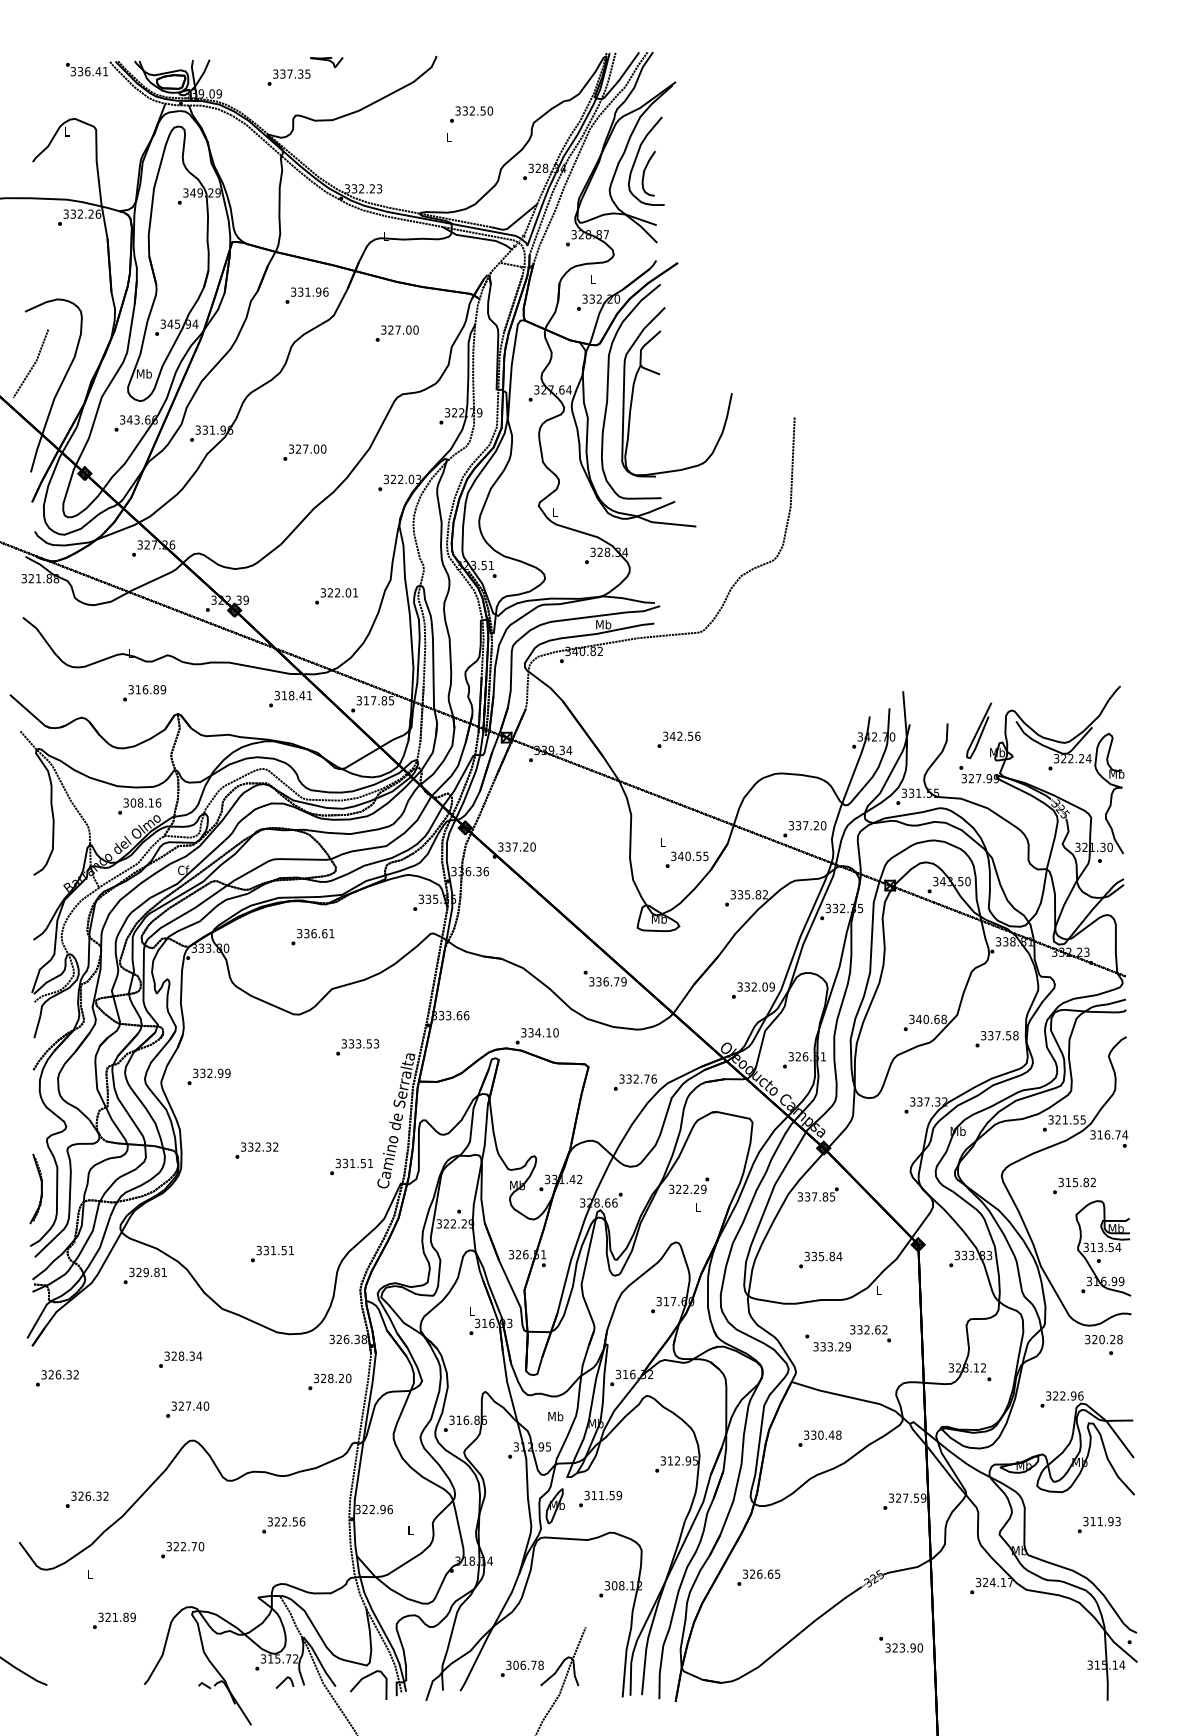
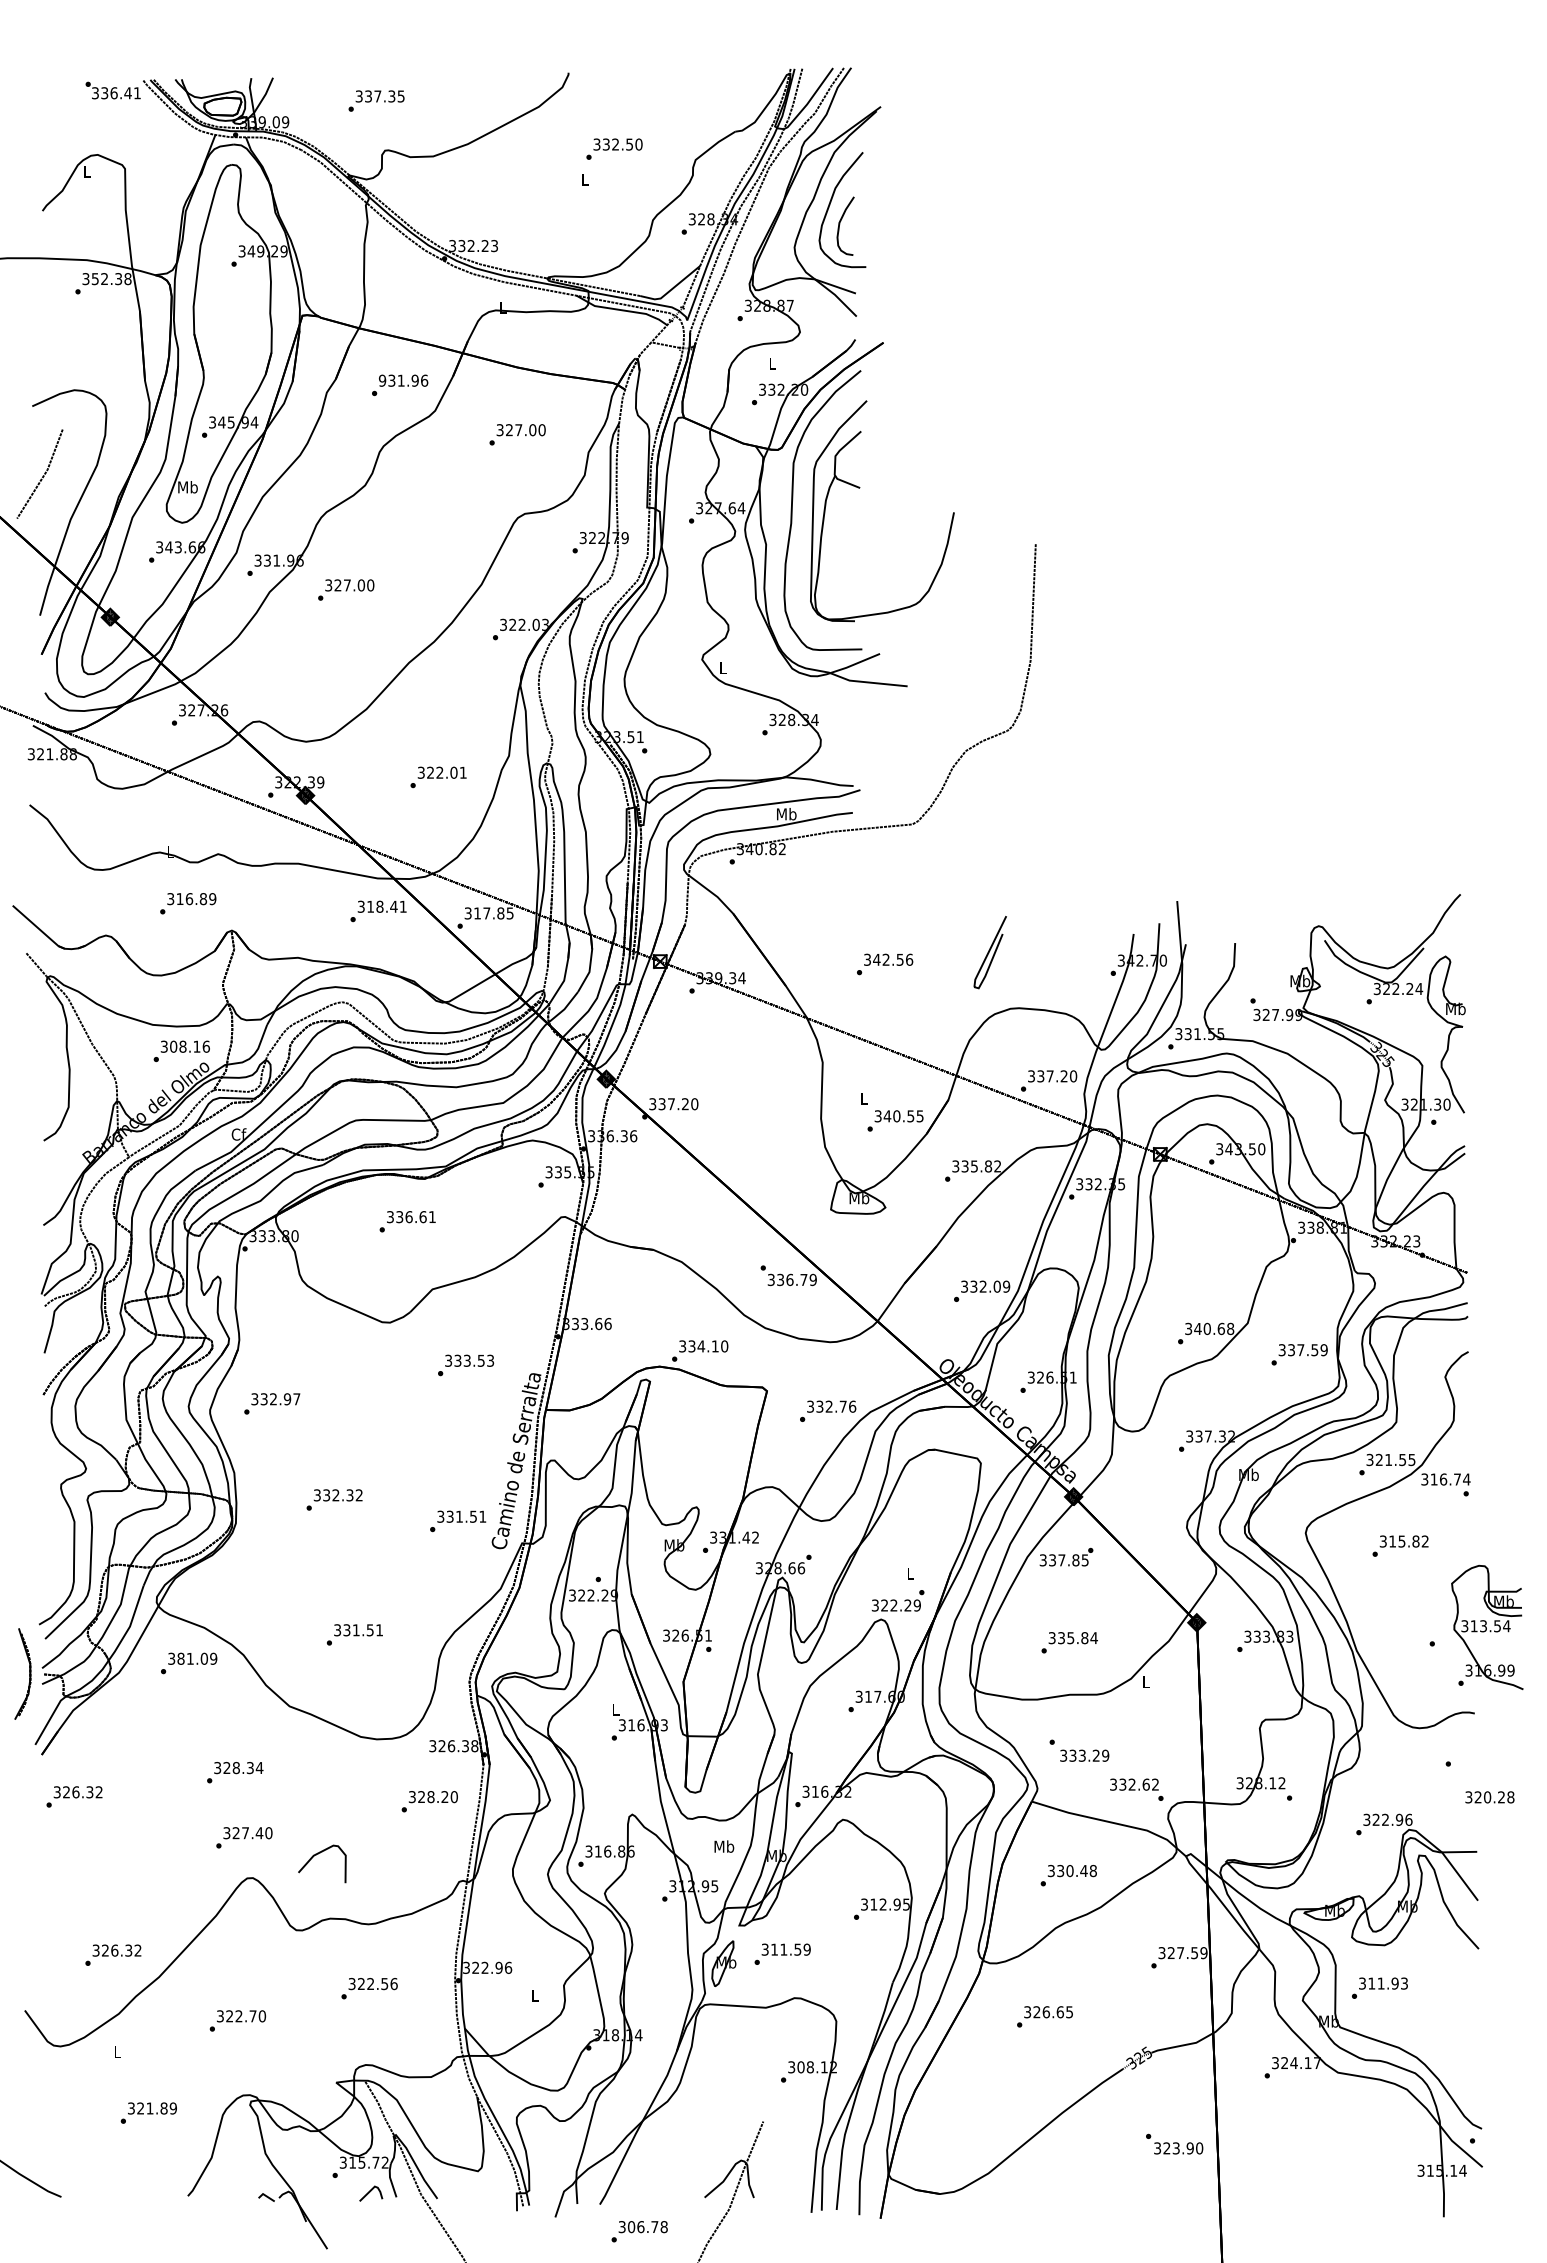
part: (326, 62) -> (425, 81), removed
text: (85, 214) -> (111, 279), 332.26 -> 352.38
text: (293, 291) -> (382, 380), 331.96 -> 931.96
text: (305, 452) -> (346, 589), moved
curve: (978, 730) -> (989, 952), moved
text: (1015, 1035) -> (1323, 1350), 337.58 -> 337.59
text: (227, 1073) -> (296, 1399), 332.99 -> 332.97
text: (688, 1185) -> (897, 1600), moved
part: (41, 1188) -> (29, 1673), moved
part: (1103, 1248) -> (1487, 1627), moved
text: (151, 1272) -> (197, 1658), 329.81 -> 381.09
text: (870, 1333) -> (1136, 1789), moved
text: (1103, 1339) -> (1489, 1797), moved
text: (1098, 1524) -> (1379, 1987), moved
text: (758, 1577) -> (1044, 2016), moved
text: (522, 1668) -> (639, 2231), moved
curve: (365, 1677) -> (318, 1854), moved

